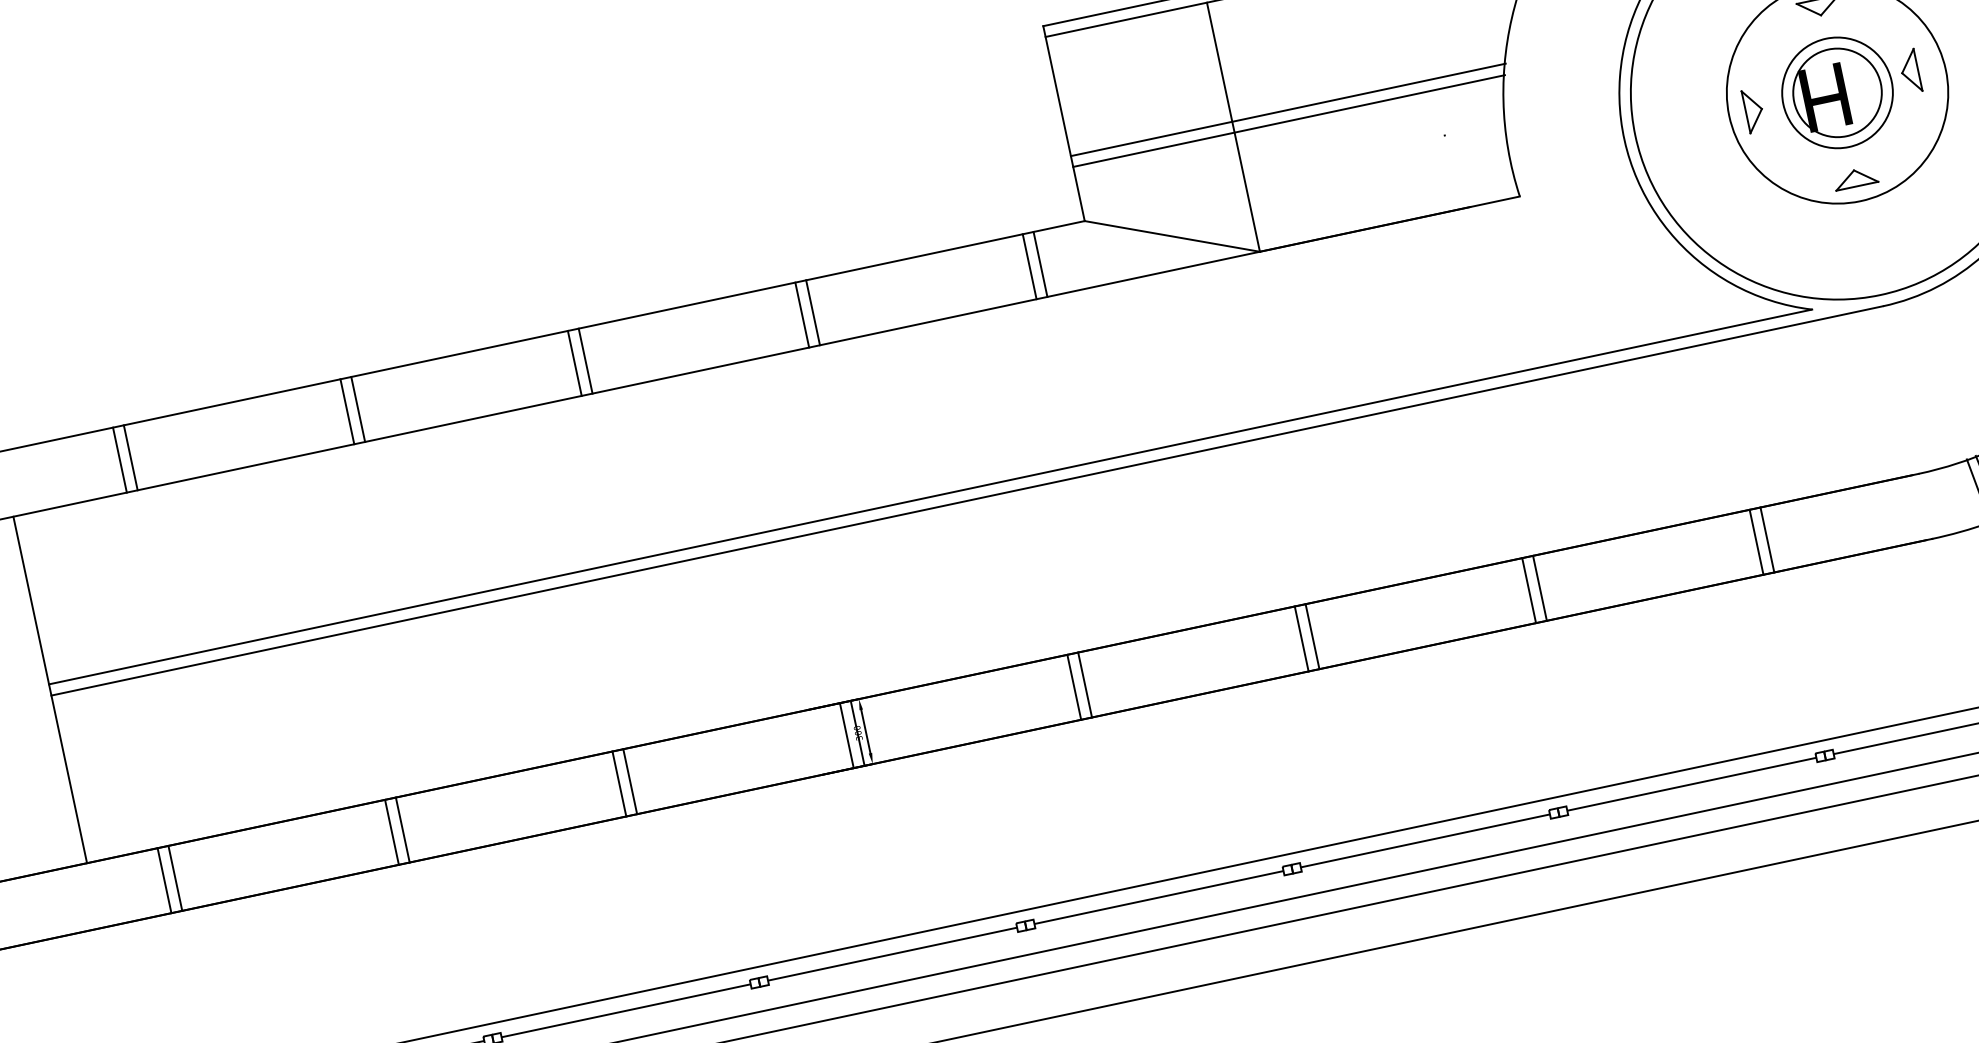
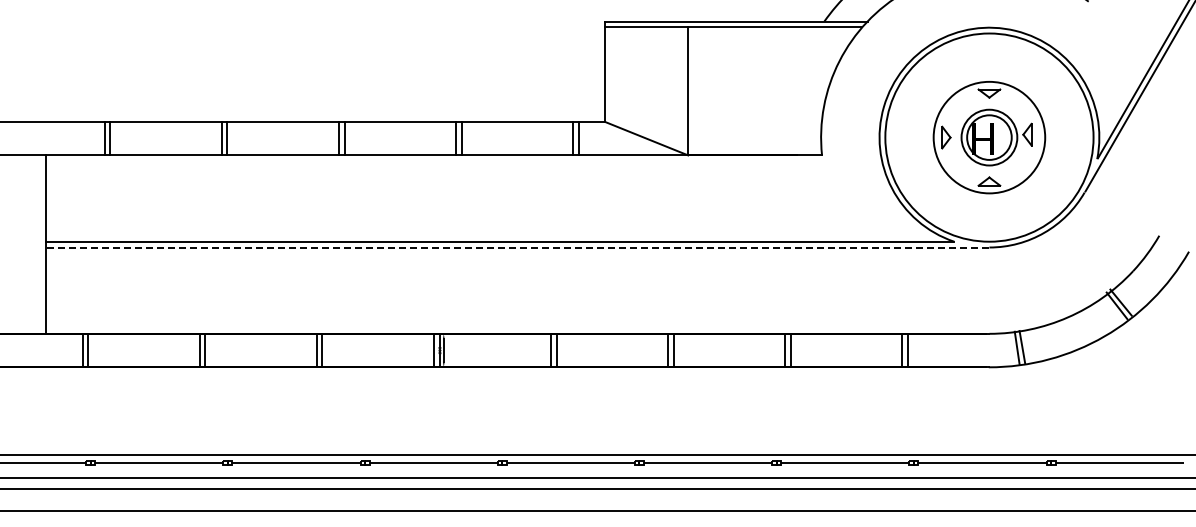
line: (1289, 109) -> (717, 88), removed
line: (1289, 121) -> (716, 94), removed
line: (966, 501) -> (517, 247), solid -> dashed

